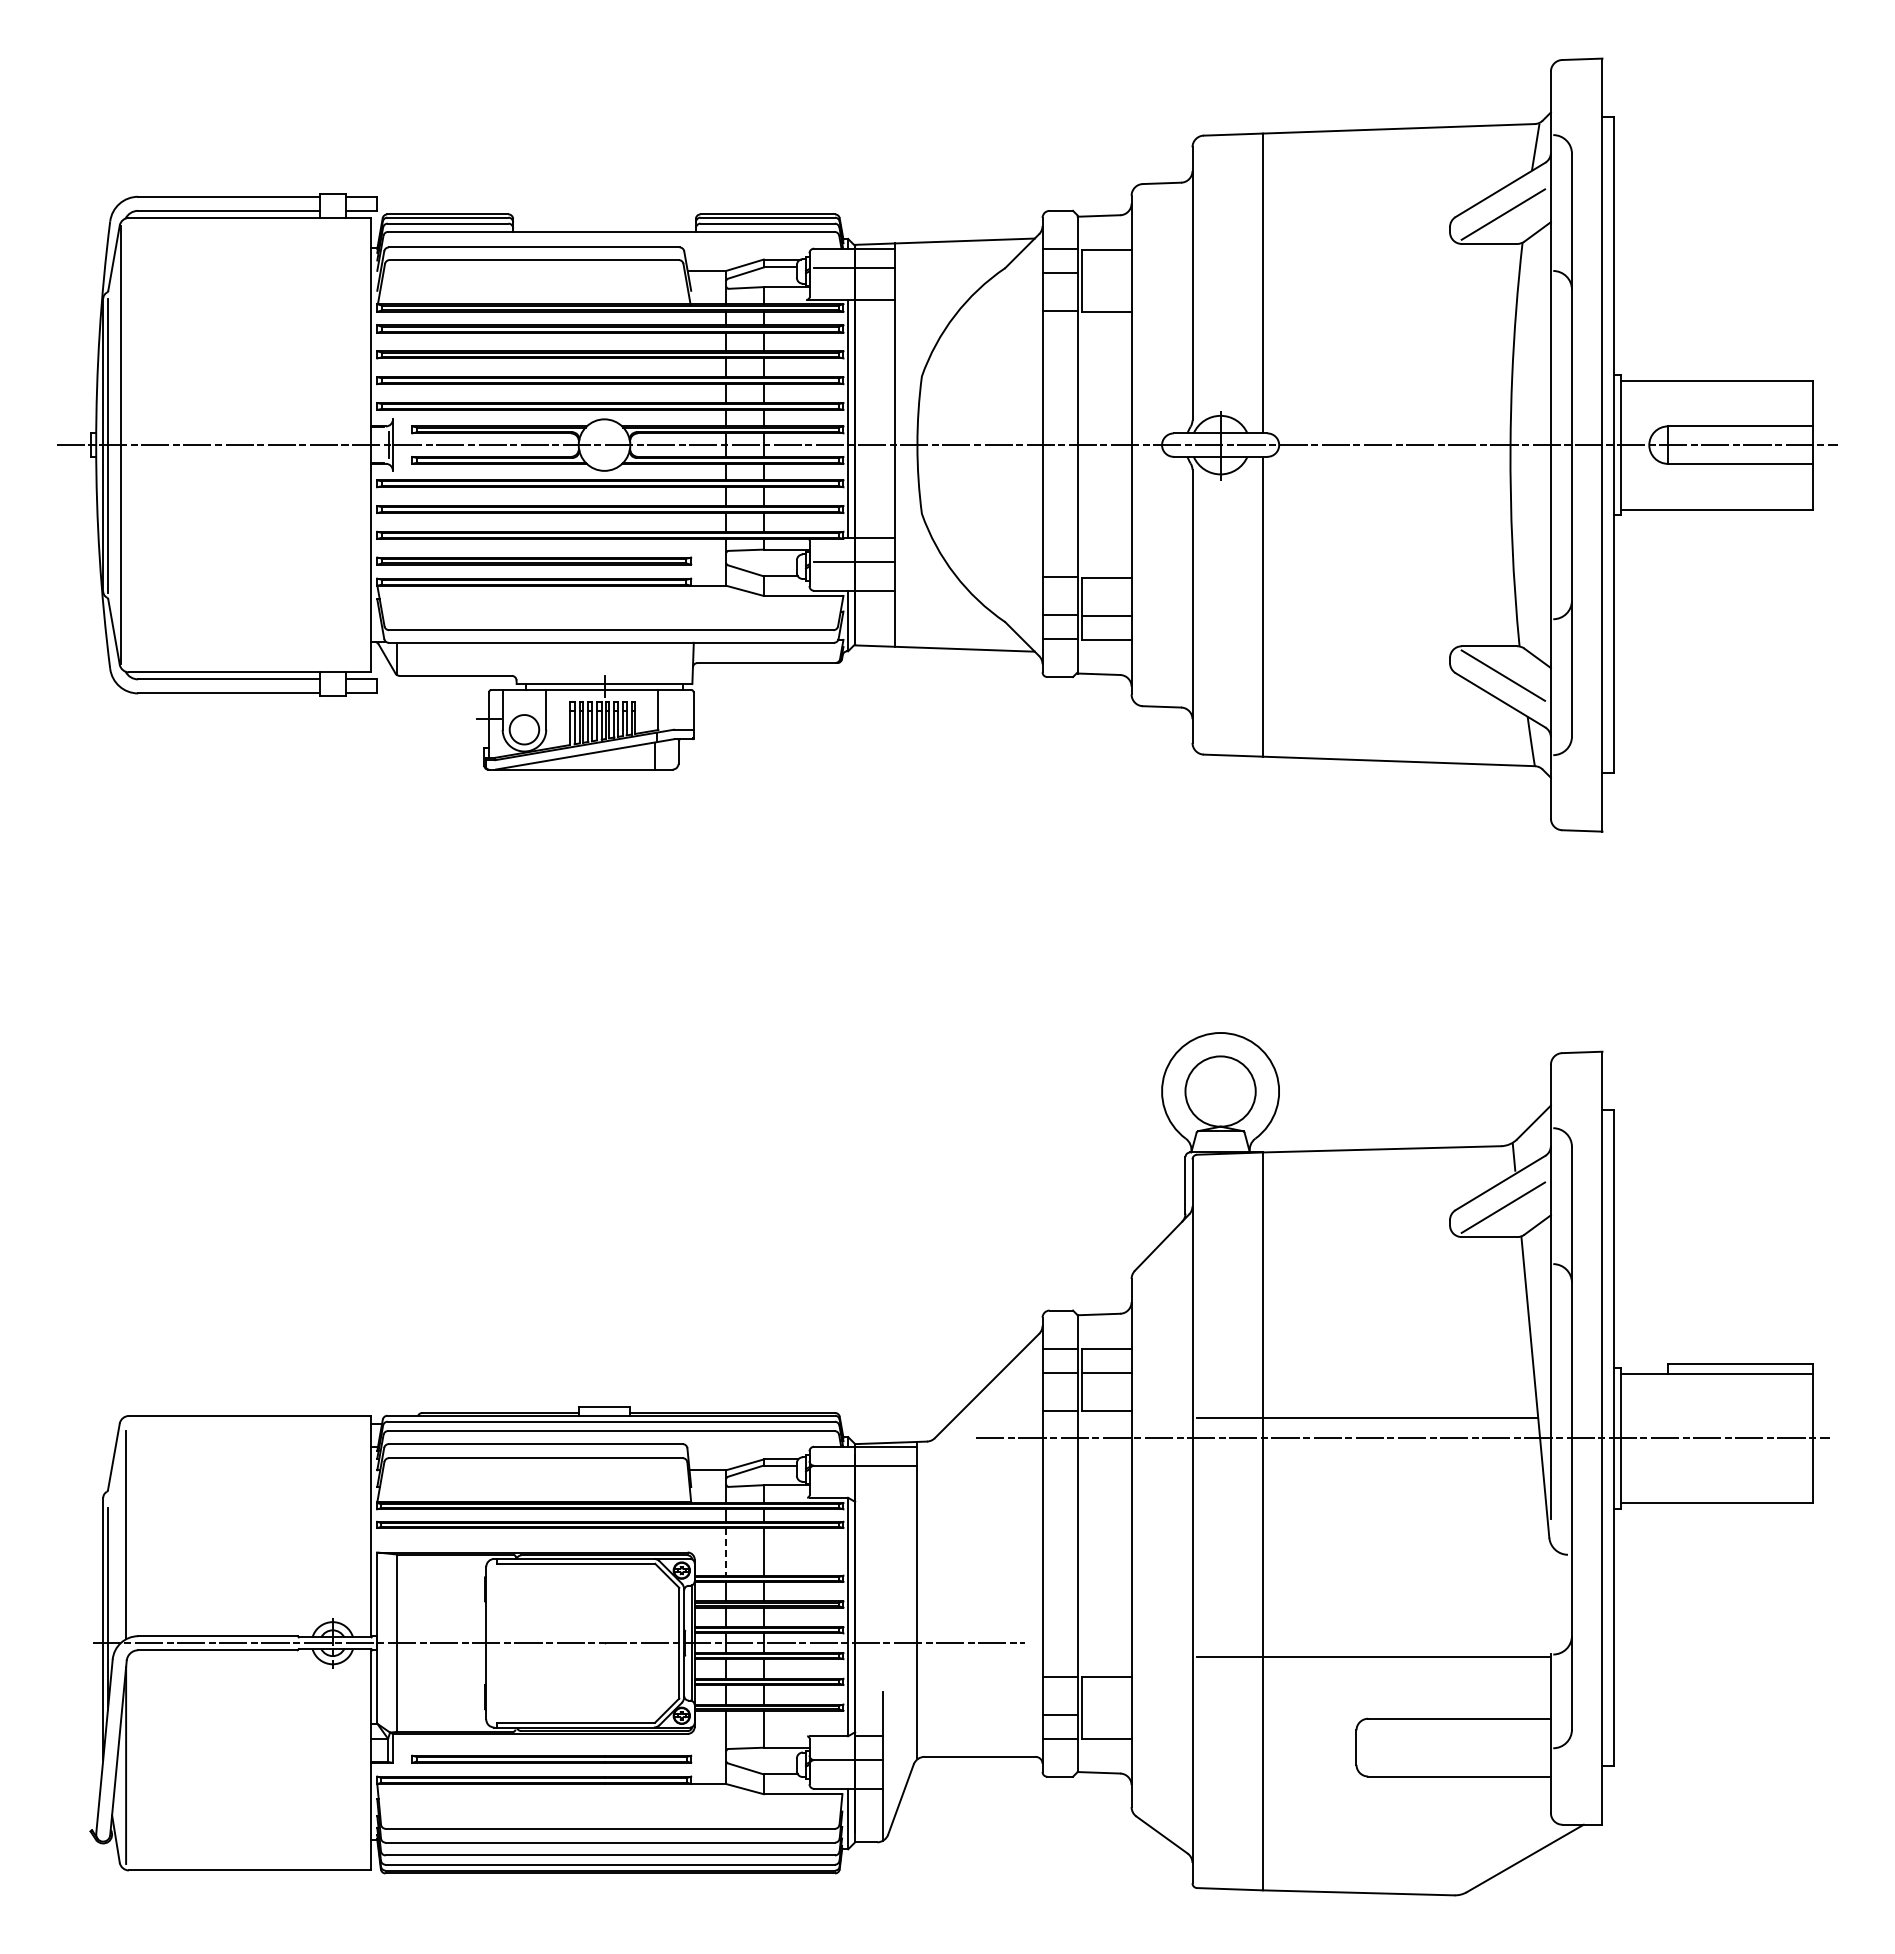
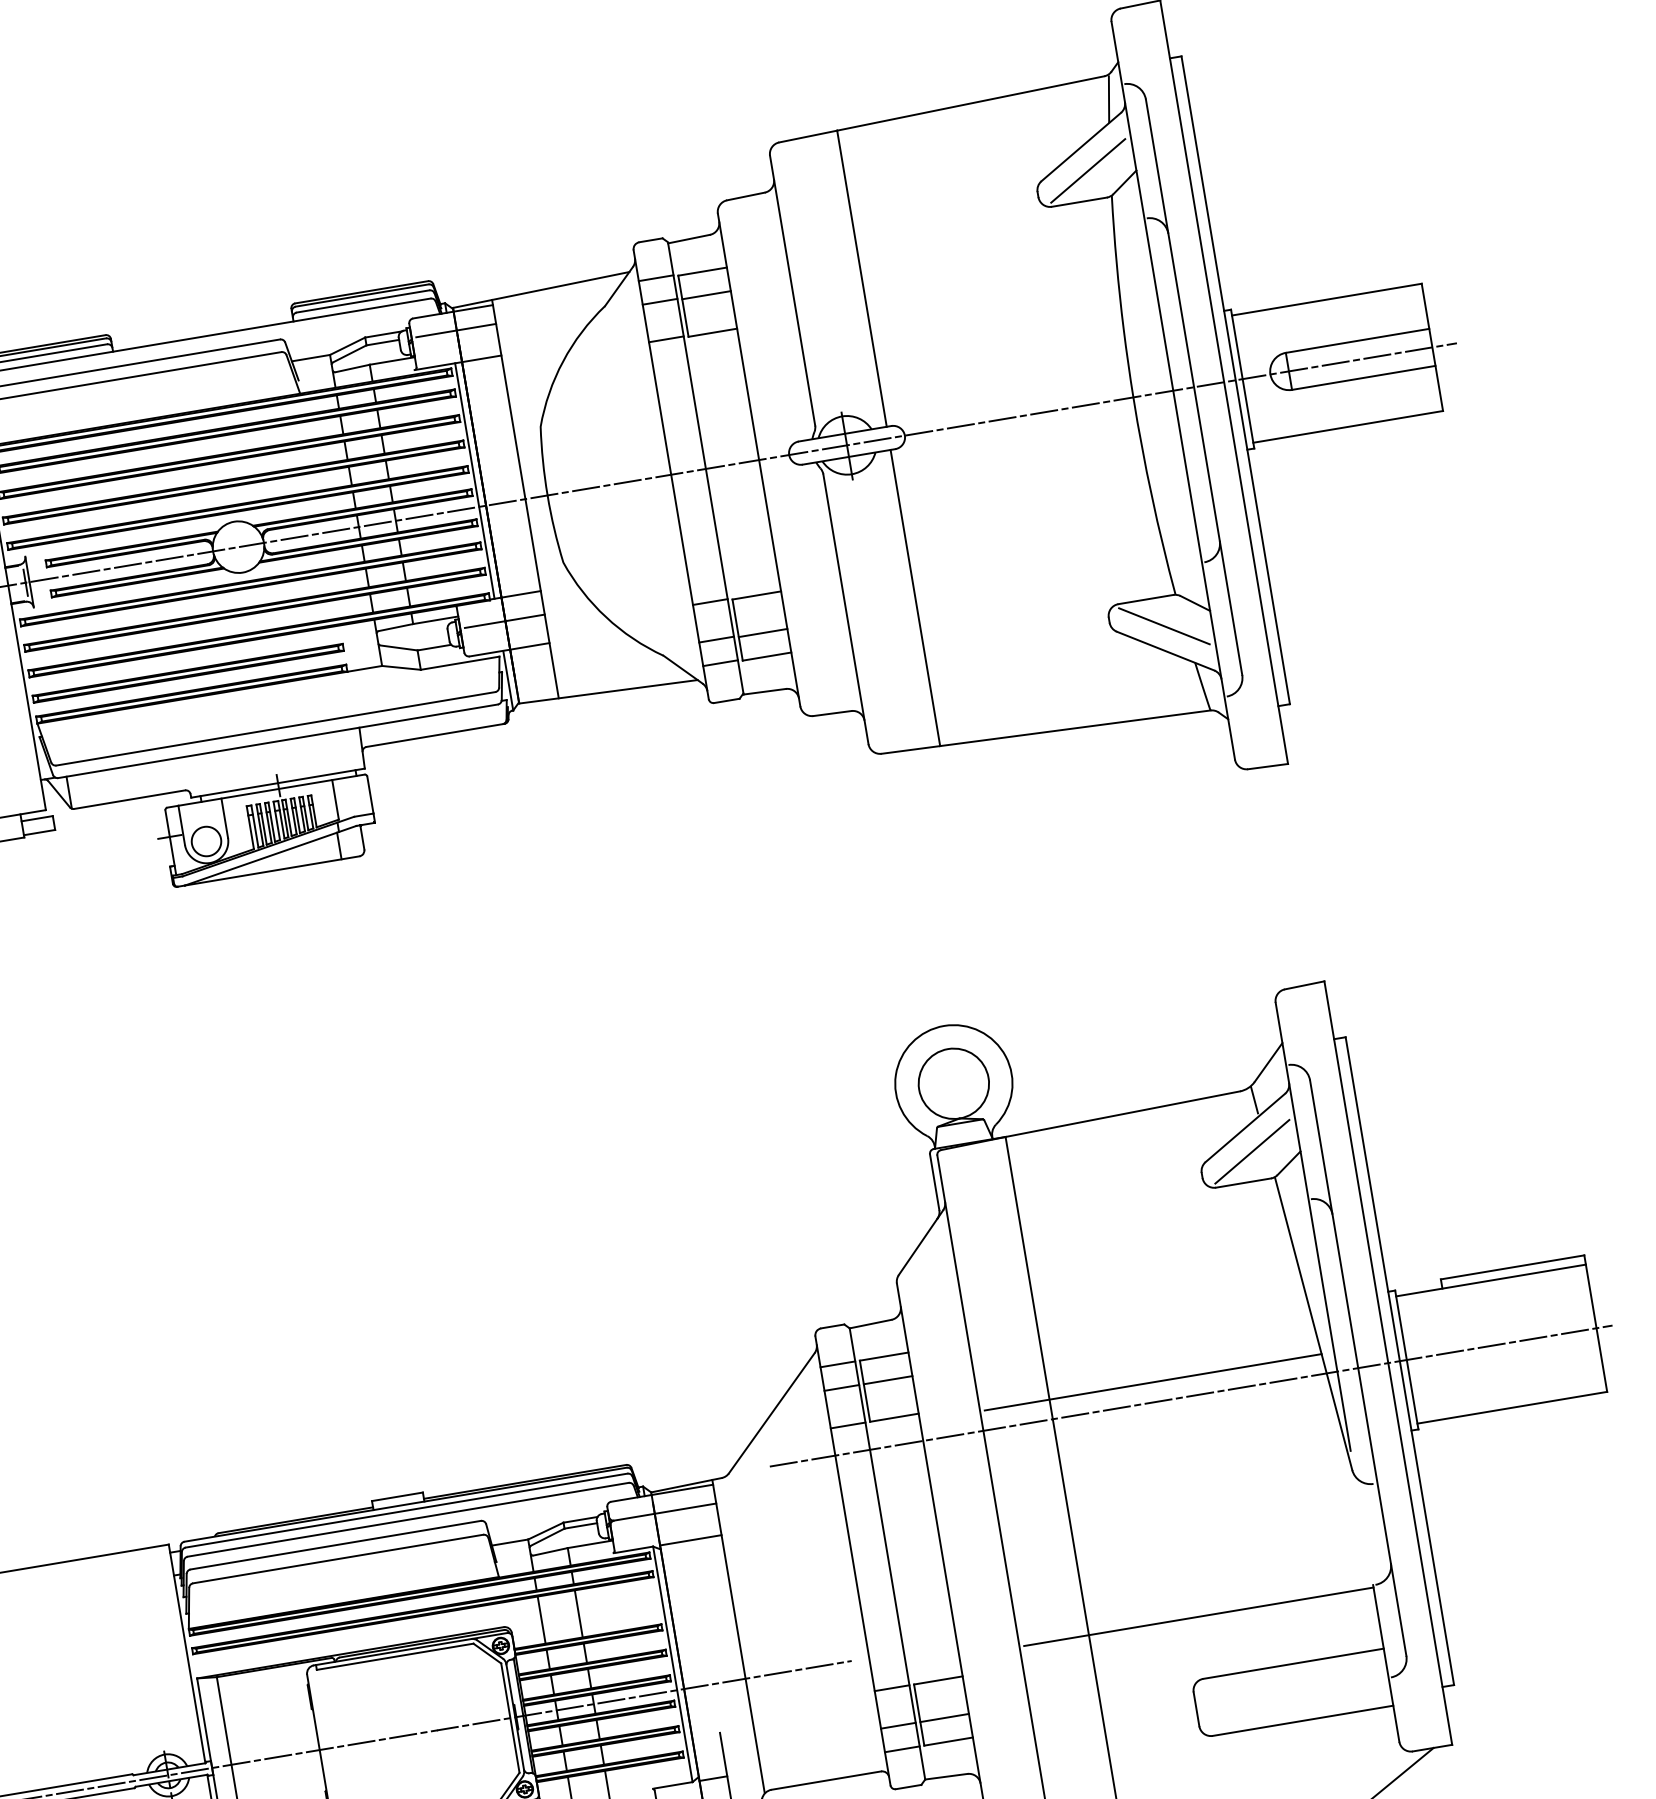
line: (1106, 274) -> (706, 295), added
line: (886, 1497) -> (690, 1539), added
line: (726, 1551) -> (541, 1619), dashed -> solid
line: (1106, 1714) -> (944, 1717), added

